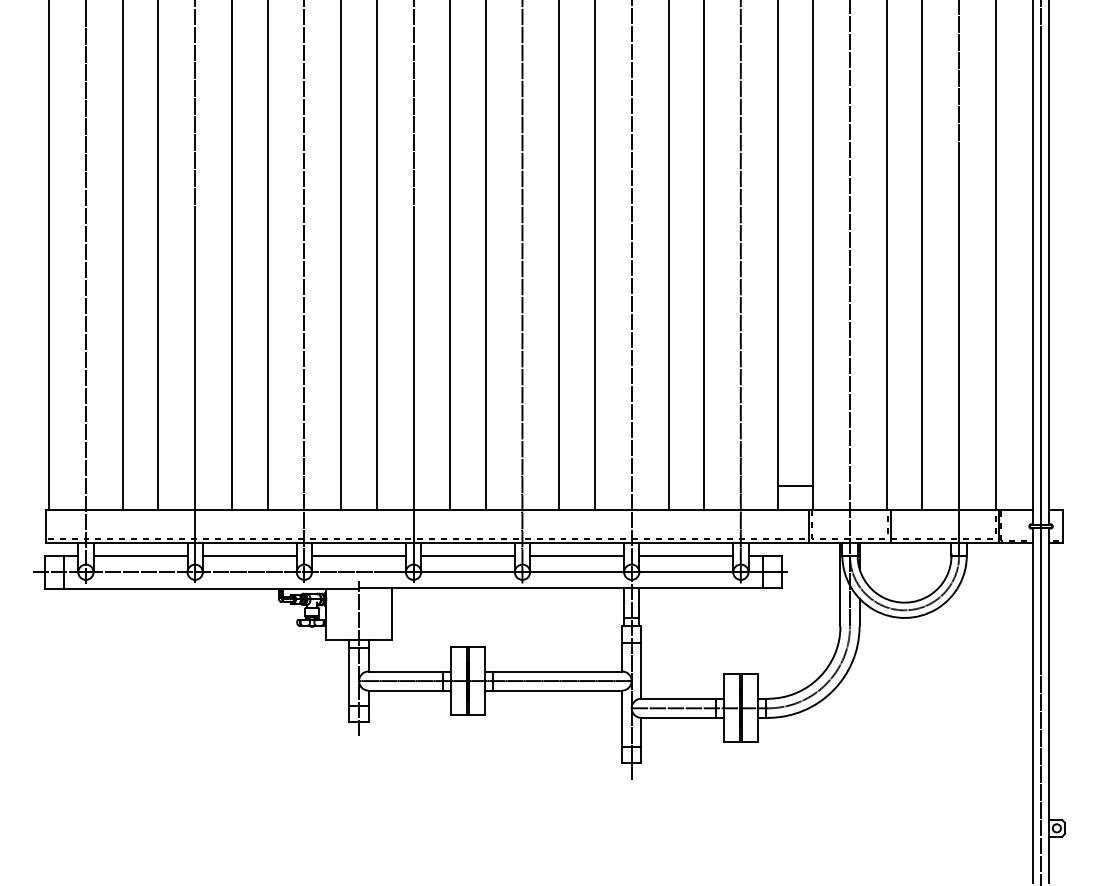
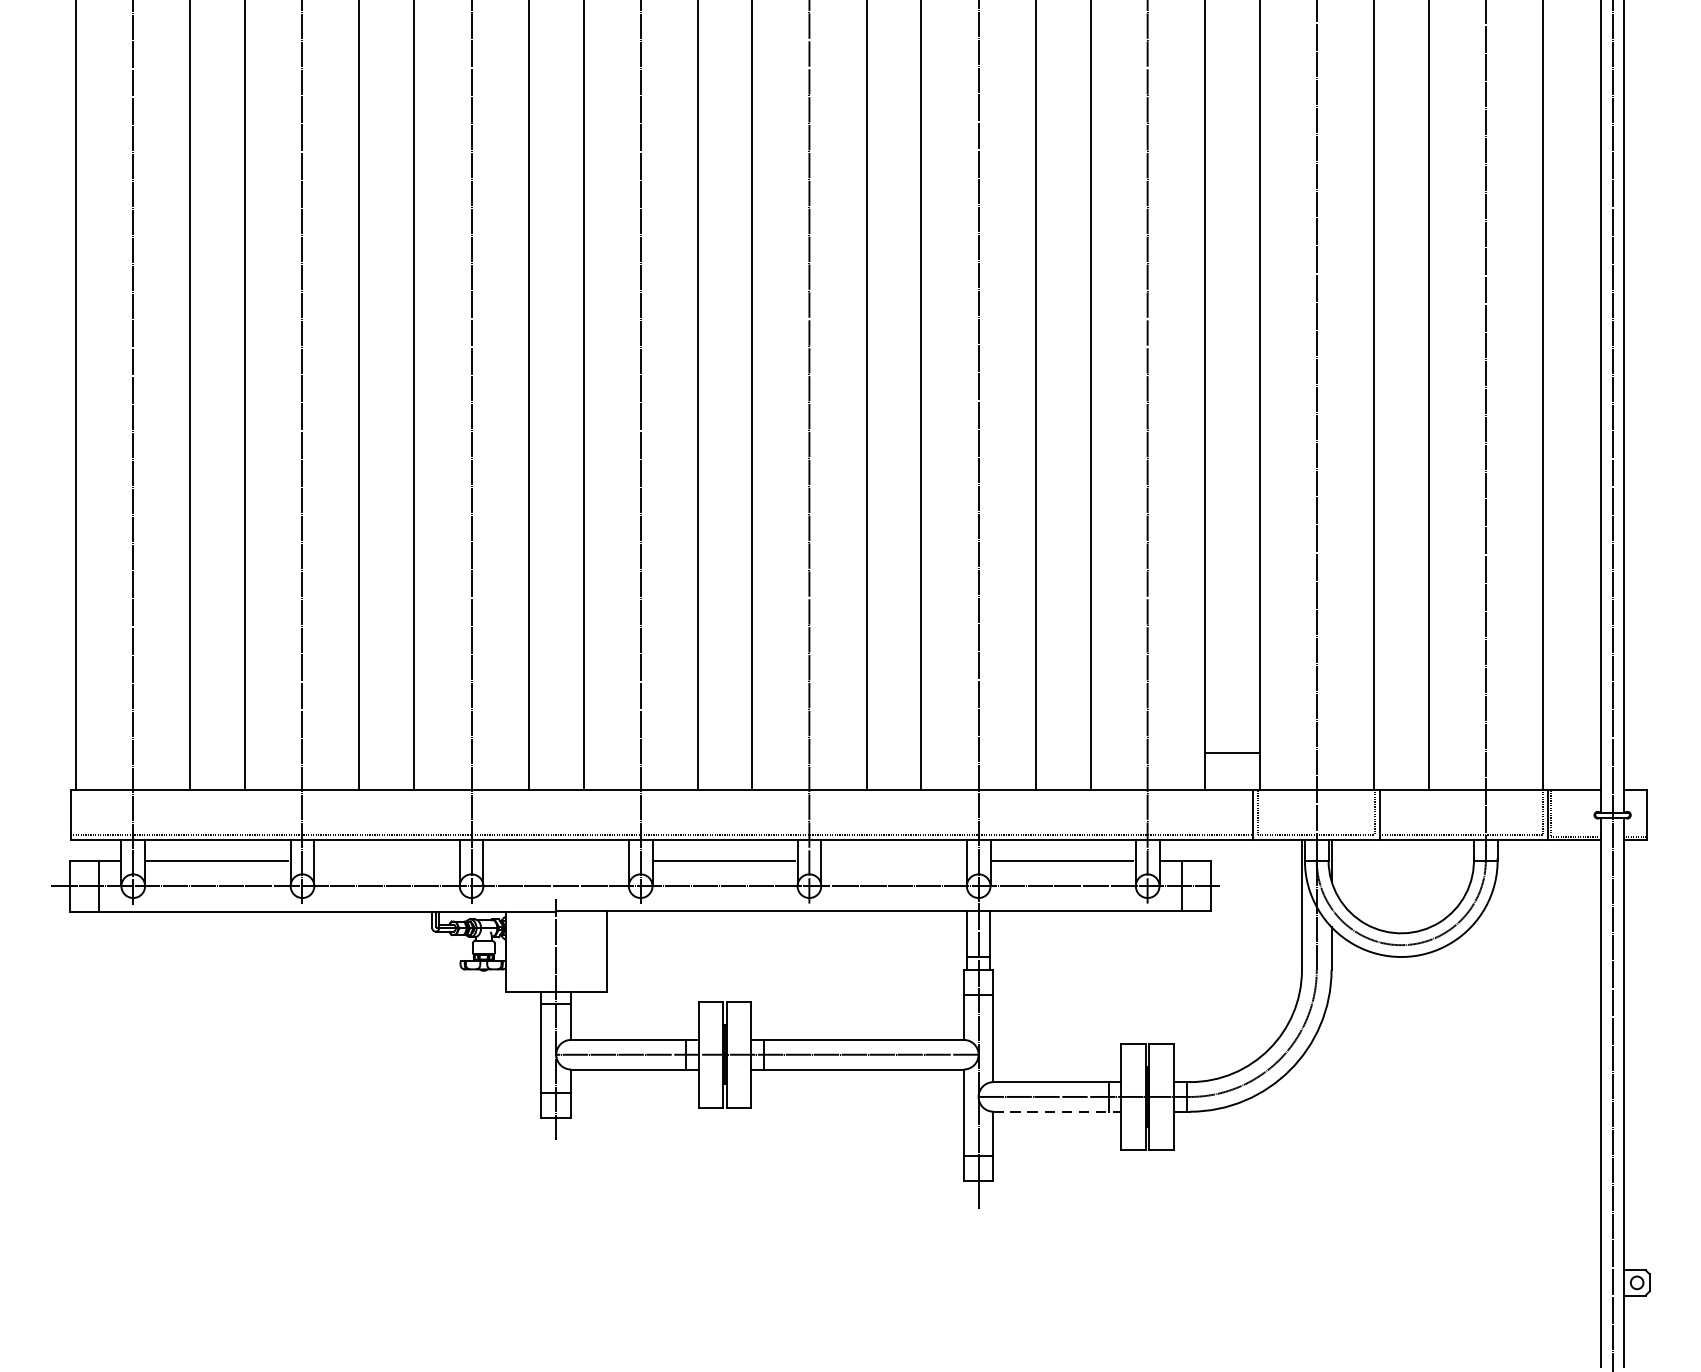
line: (249, 555) -> (386, 860), removed
line: (358, 555) -> (555, 860), removed
line: (576, 555) -> (893, 860), removed
line: (683, 717) -> (1058, 1111), solid -> dashed

